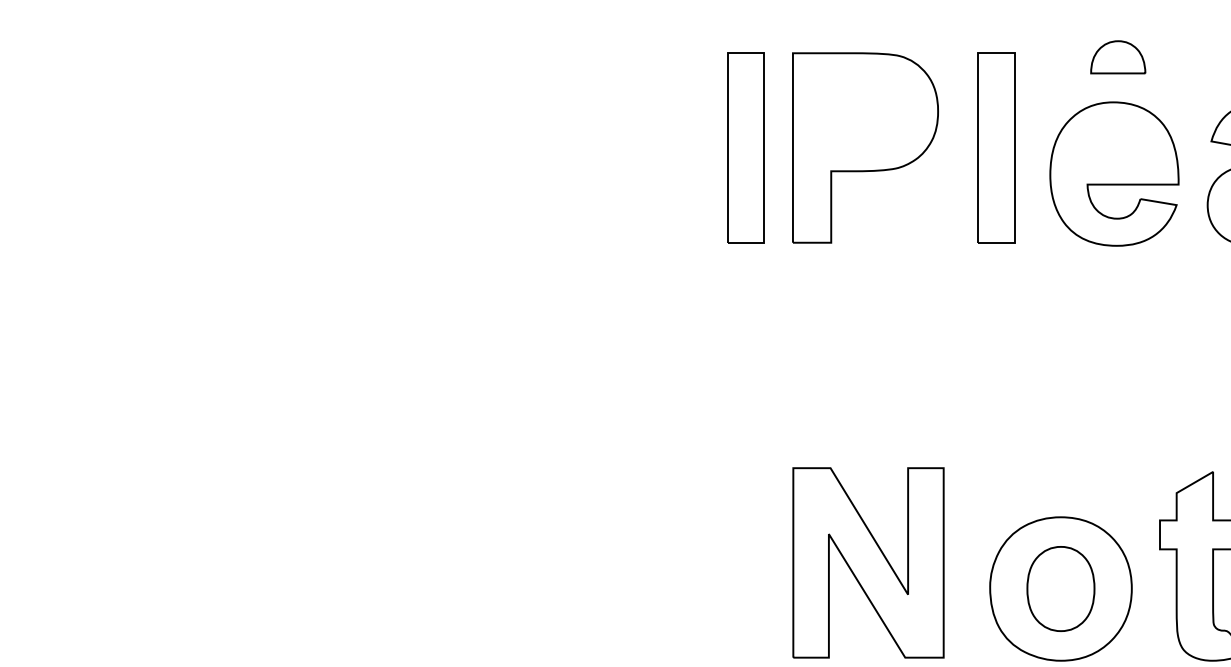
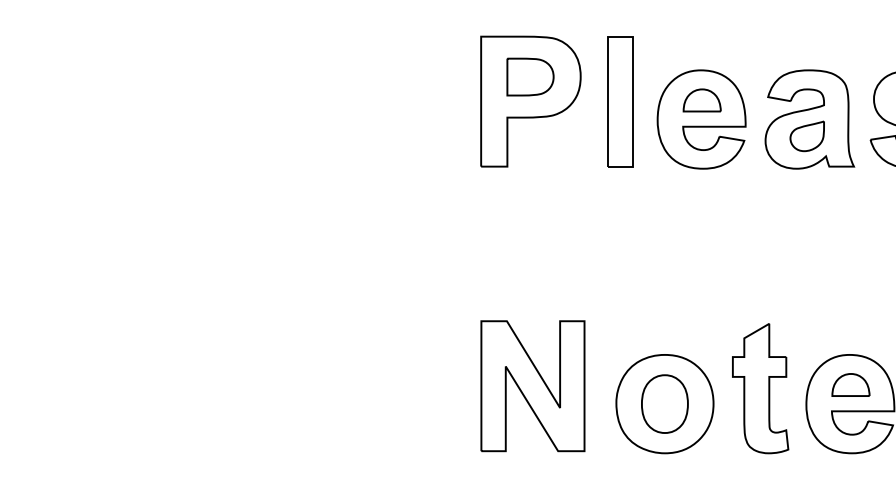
part: (1117, 57) -> (701, 100), moved
part: (864, 111) -> (530, 76), added
part: (745, 147) -> (448, 101), removed

